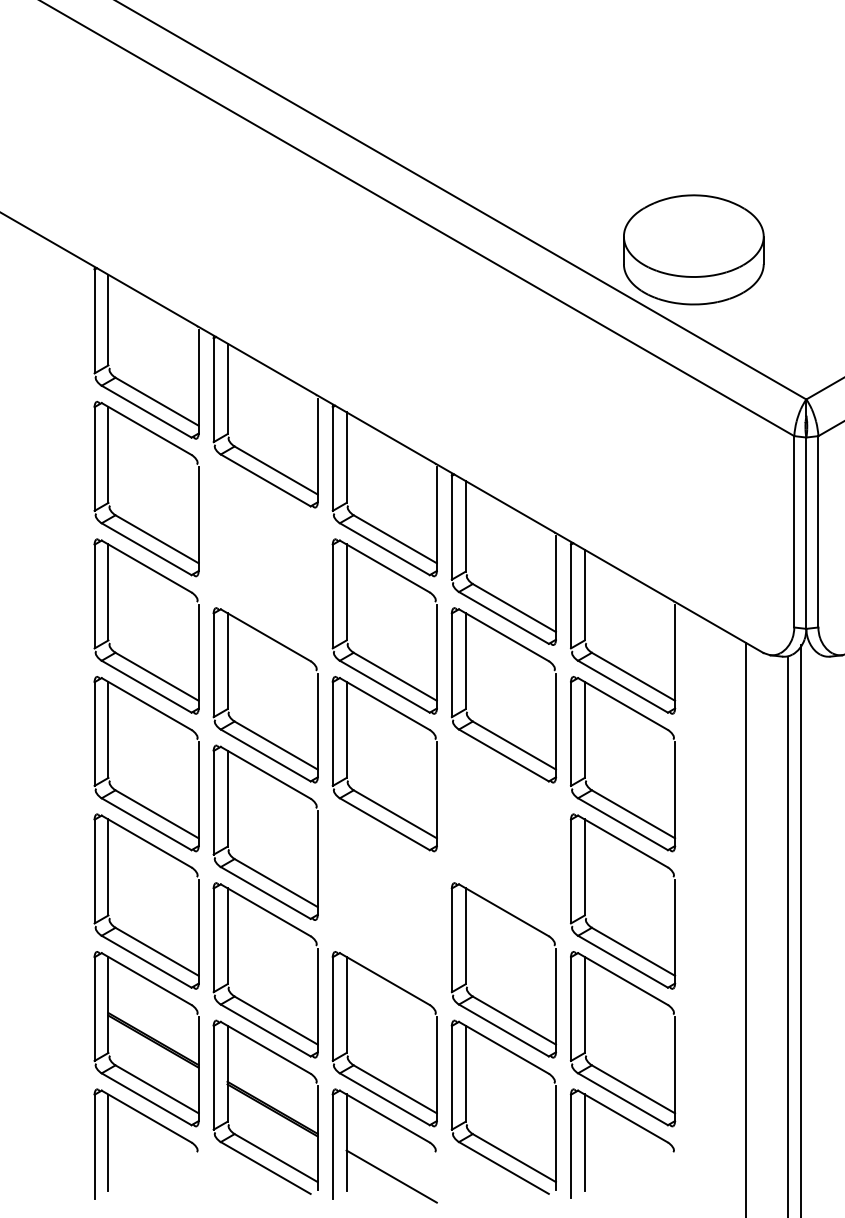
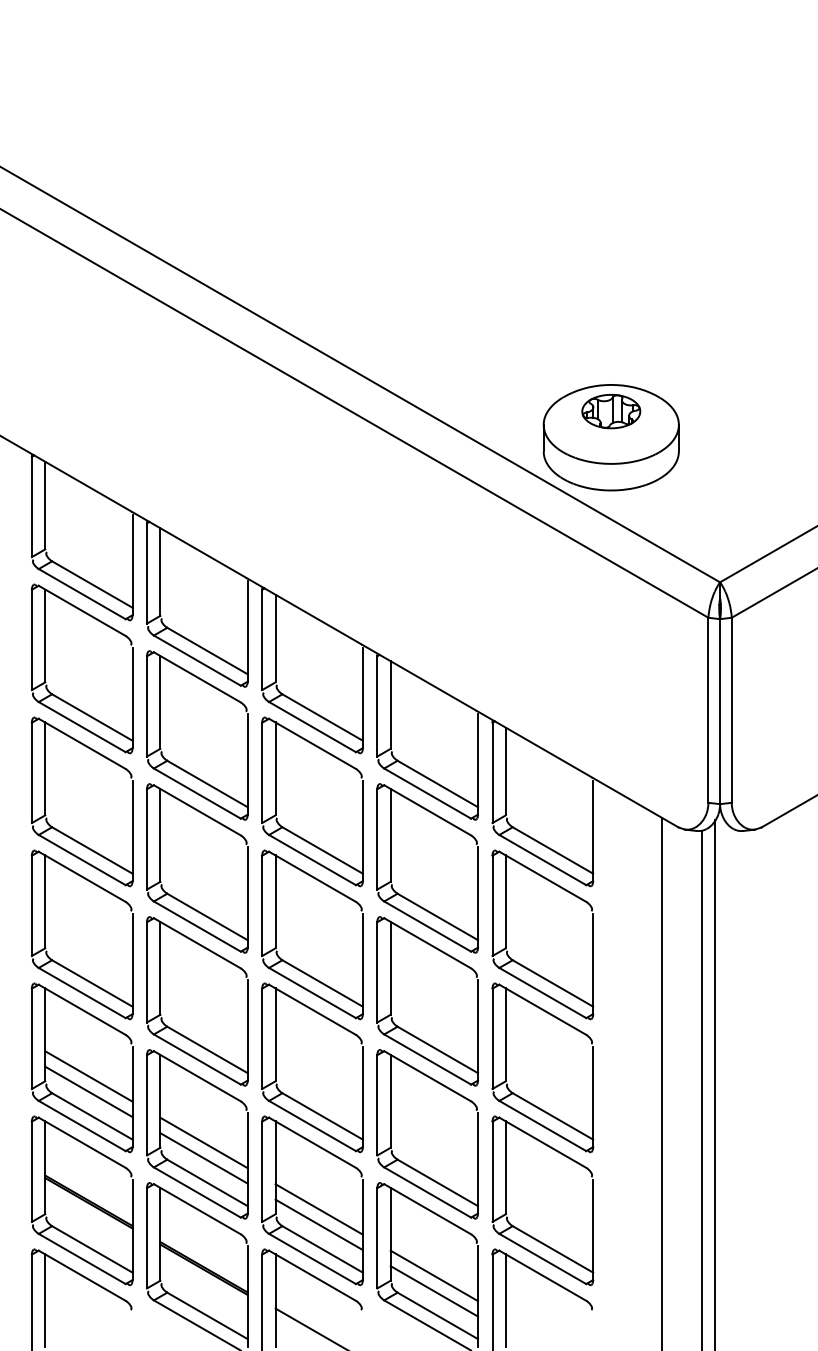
part: (694, 222) -> (611, 411), added
part: (265, 557) -> (197, 735), added
part: (484, 864) -> (408, 1031), added
part: (347, 901) -> (276, 1067), added
line: (153, 910) -> (88, 1076), added
line: (153, 926) -> (88, 1091), added
line: (272, 978) -> (203, 1142), added
line: (272, 995) -> (203, 1158), added
line: (391, 1048) -> (318, 1209), added
line: (391, 1063) -> (318, 1224), added
line: (509, 1116) -> (433, 1275), added
line: (509, 1132) -> (433, 1291), added

